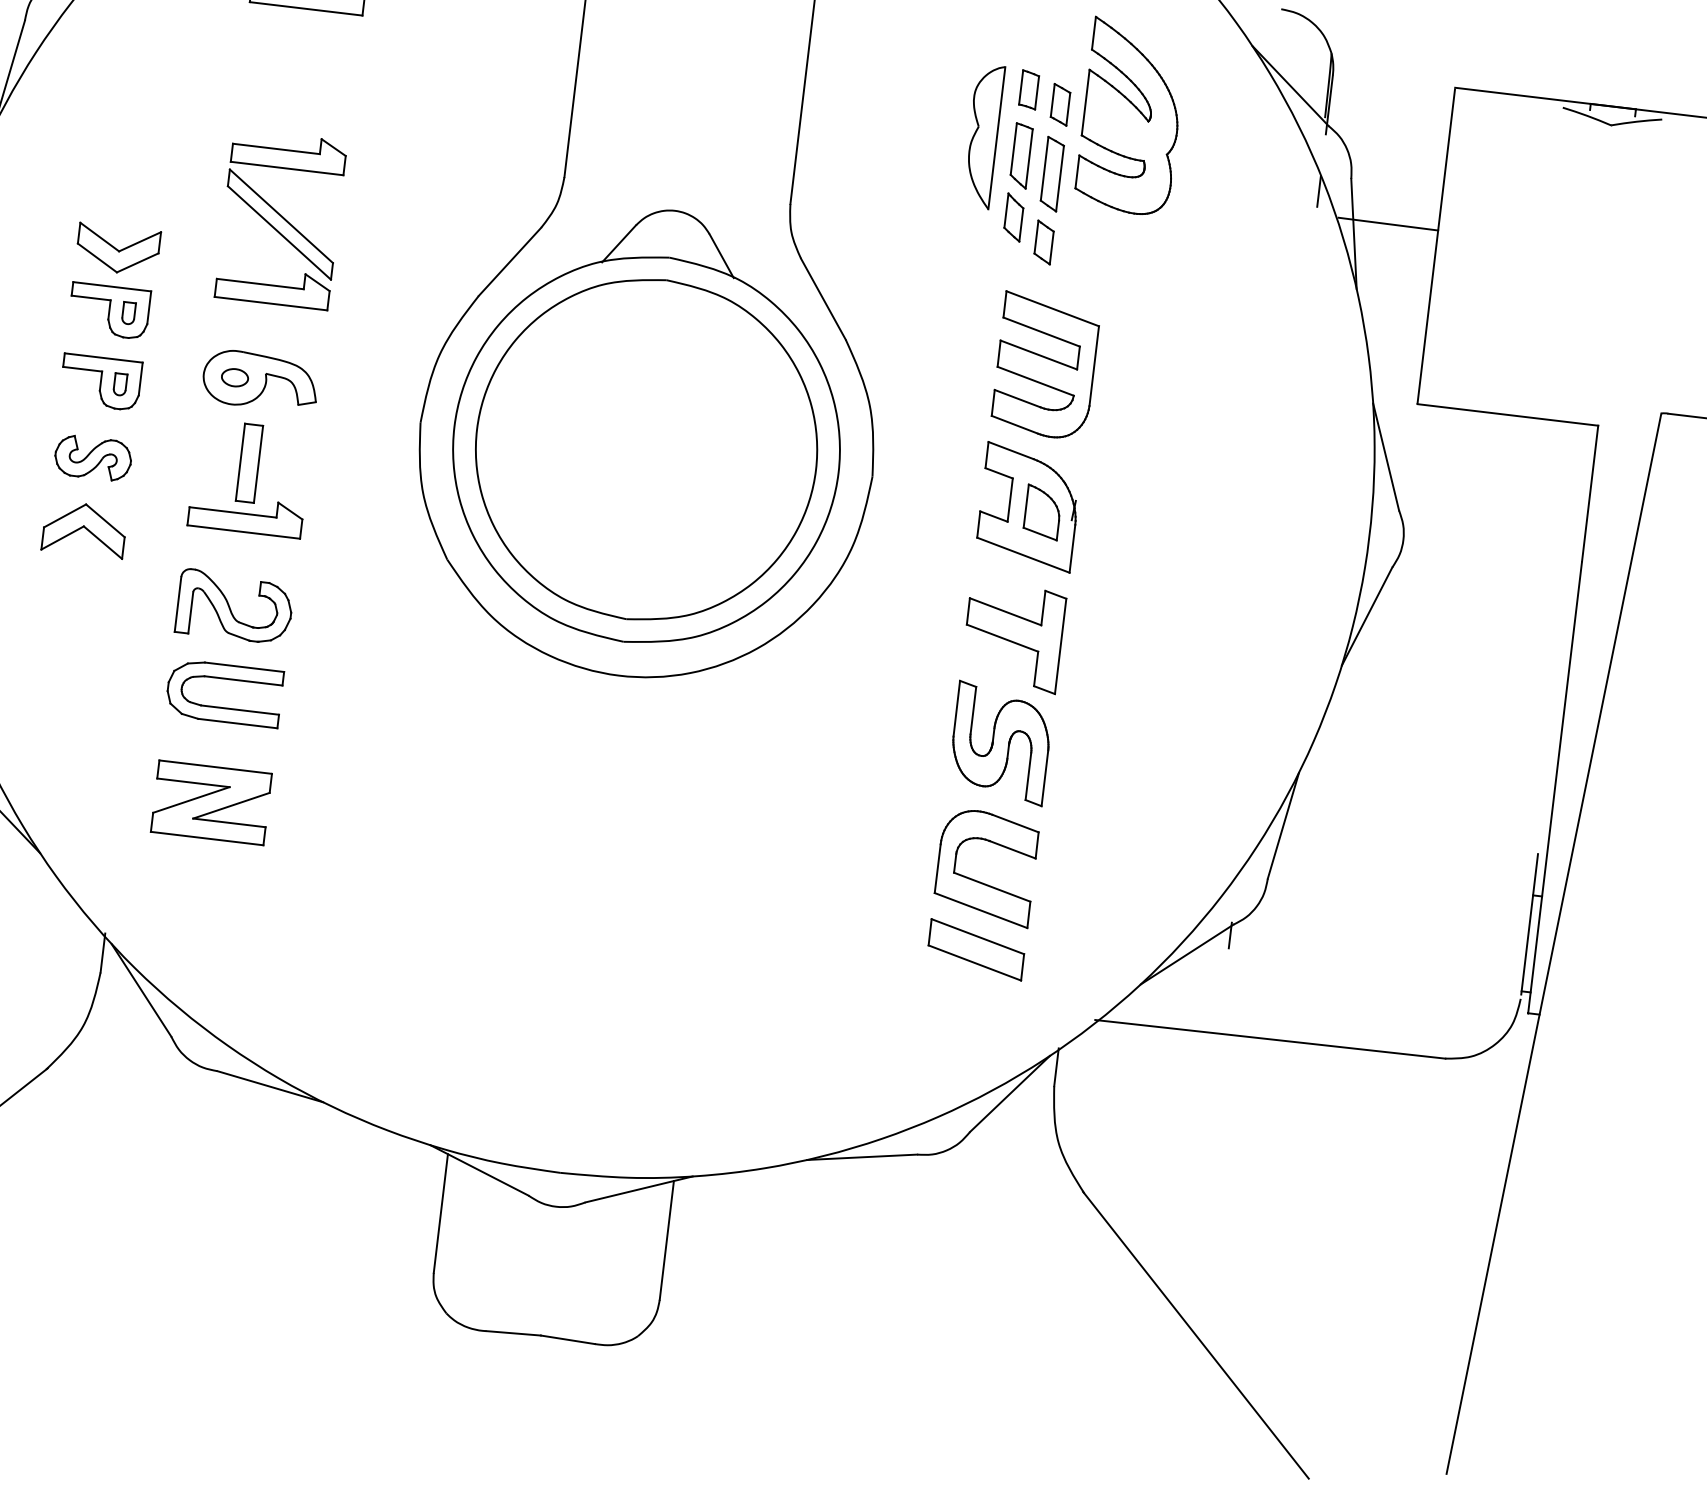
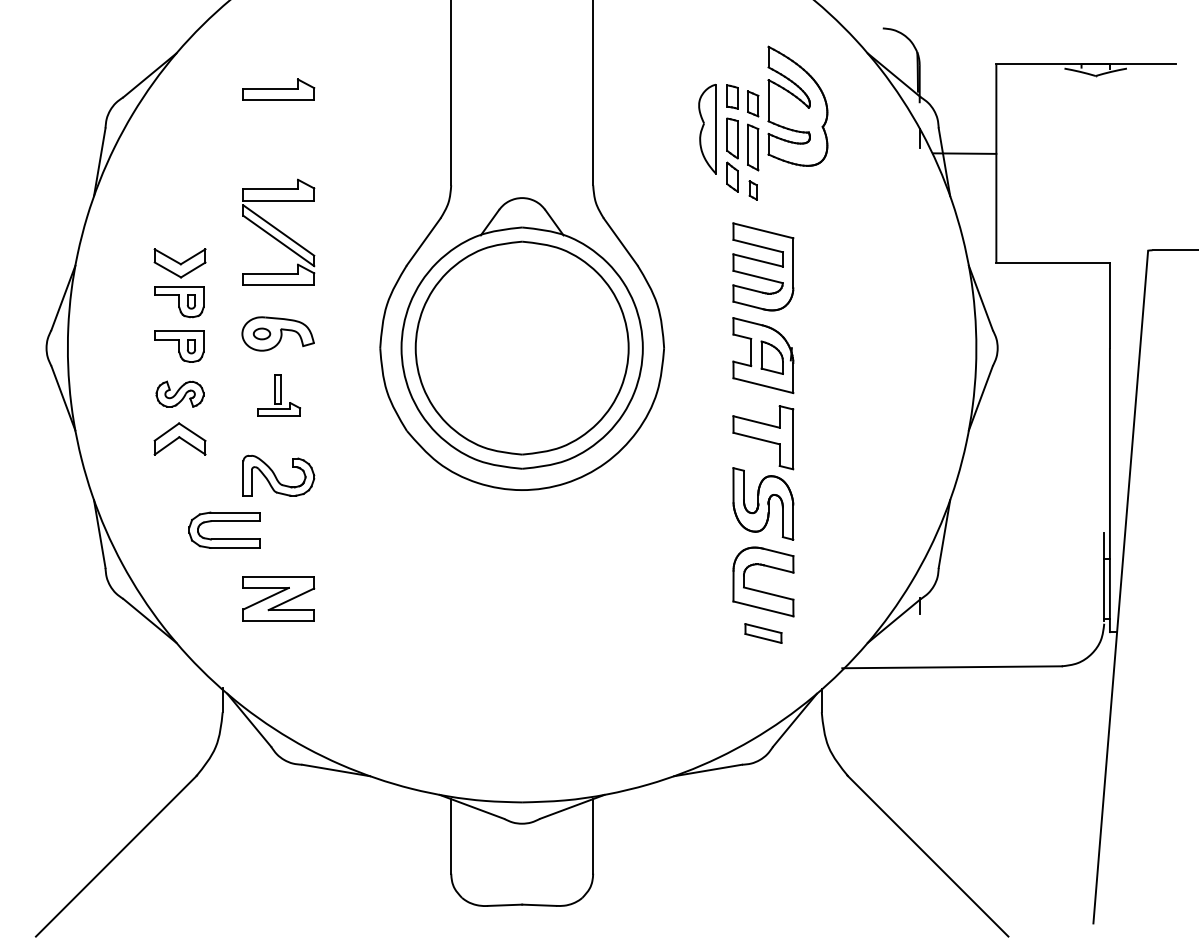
part: (1044, 242) -> (753, 190), size x0.7
part: (249, 478) -> (278, 395), size x0.6
part: (225, 679) -> (224, 521), moved
part: (976, 949) -> (763, 633), size x0.6

